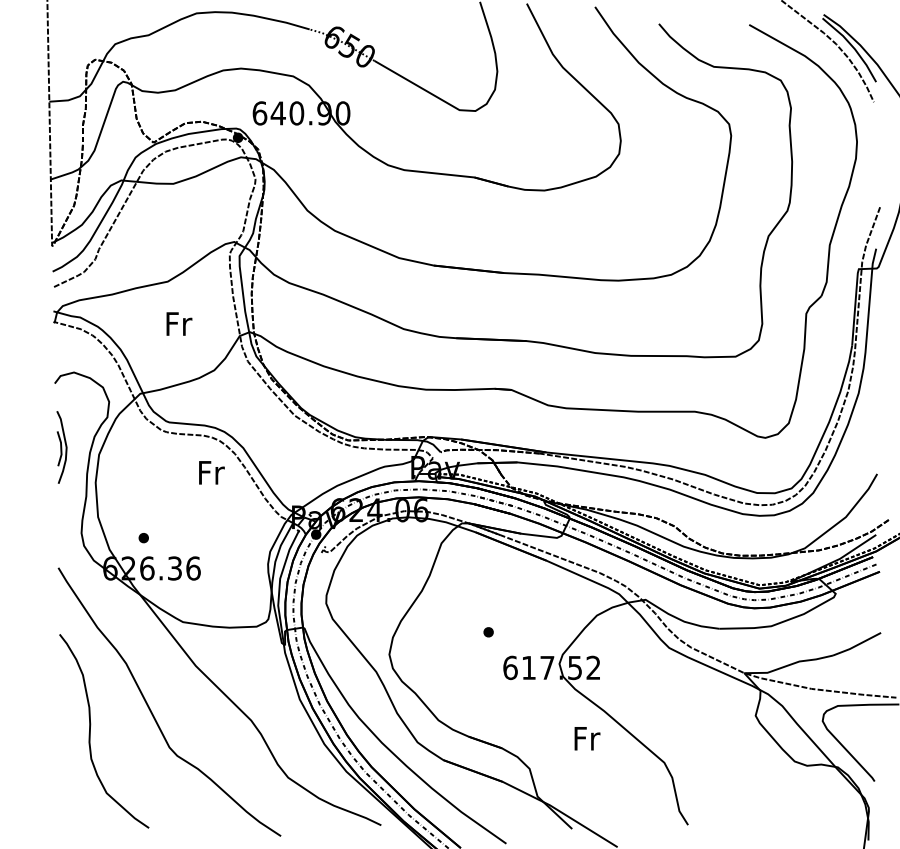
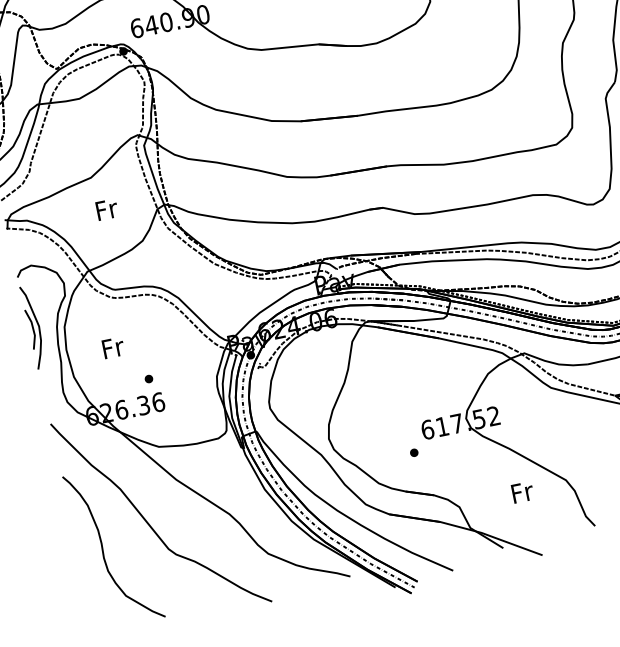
part: (61, 447) -> (33, 327), size x1.43
text: (211, 472) -> (113, 347), moved
part: (143, 538) -> (148, 379), moved
part: (488, 632) -> (414, 453), moved
text: (587, 738) -> (522, 492), moved

